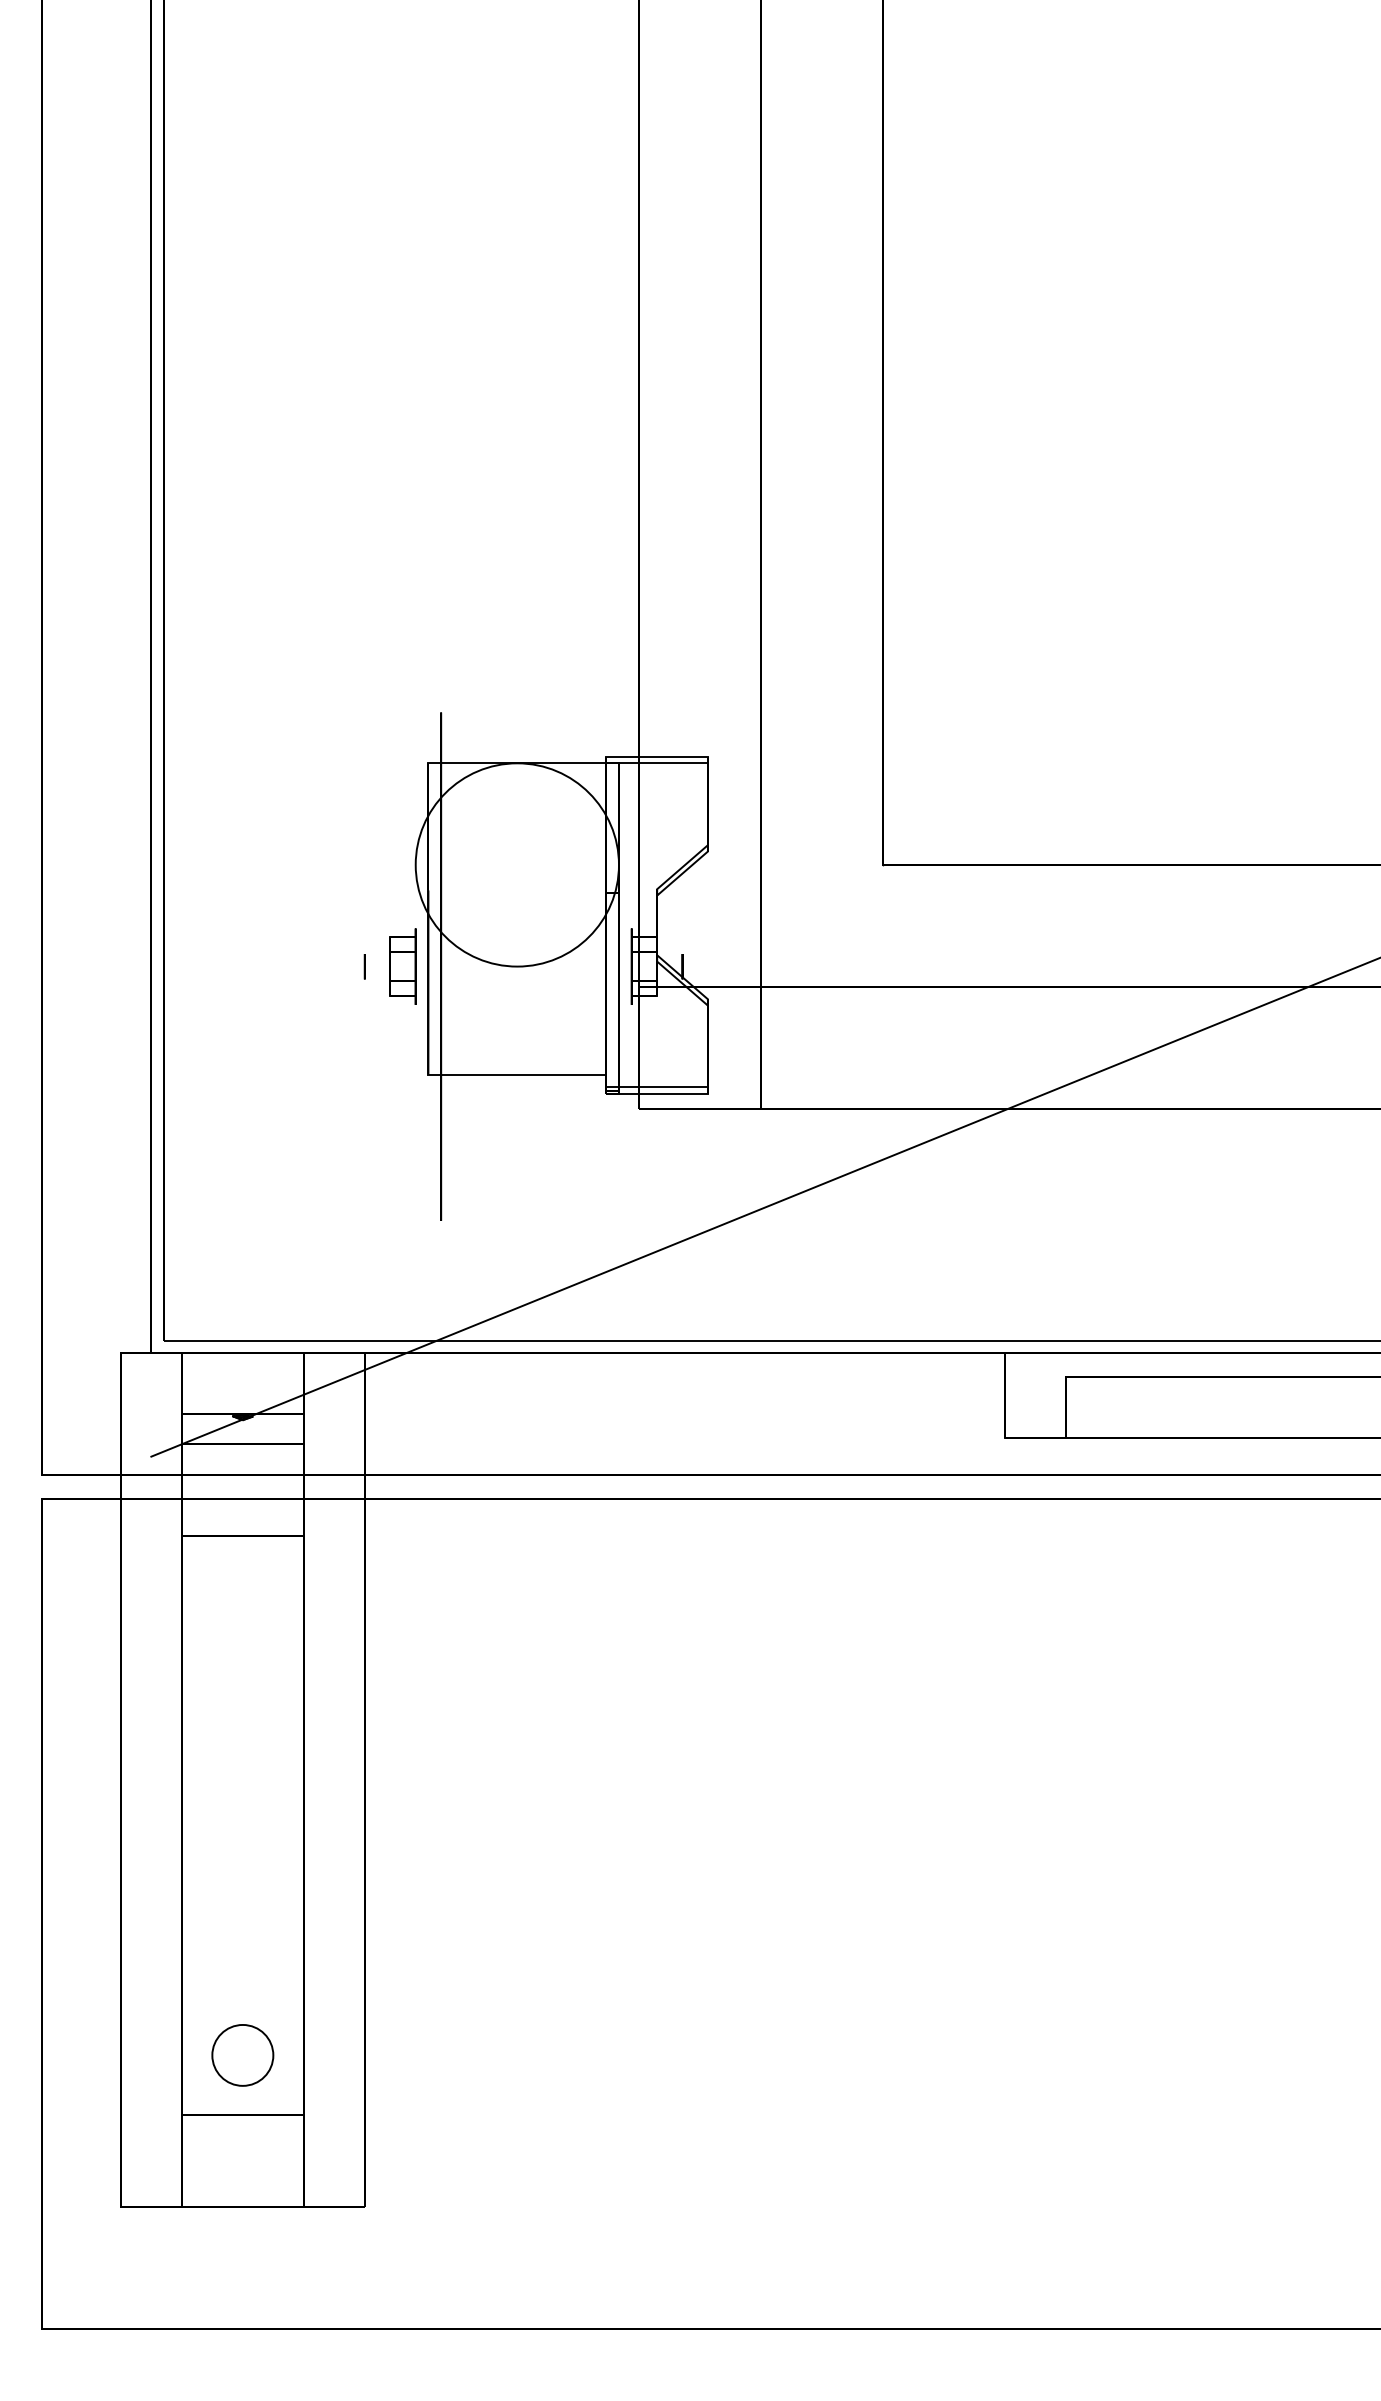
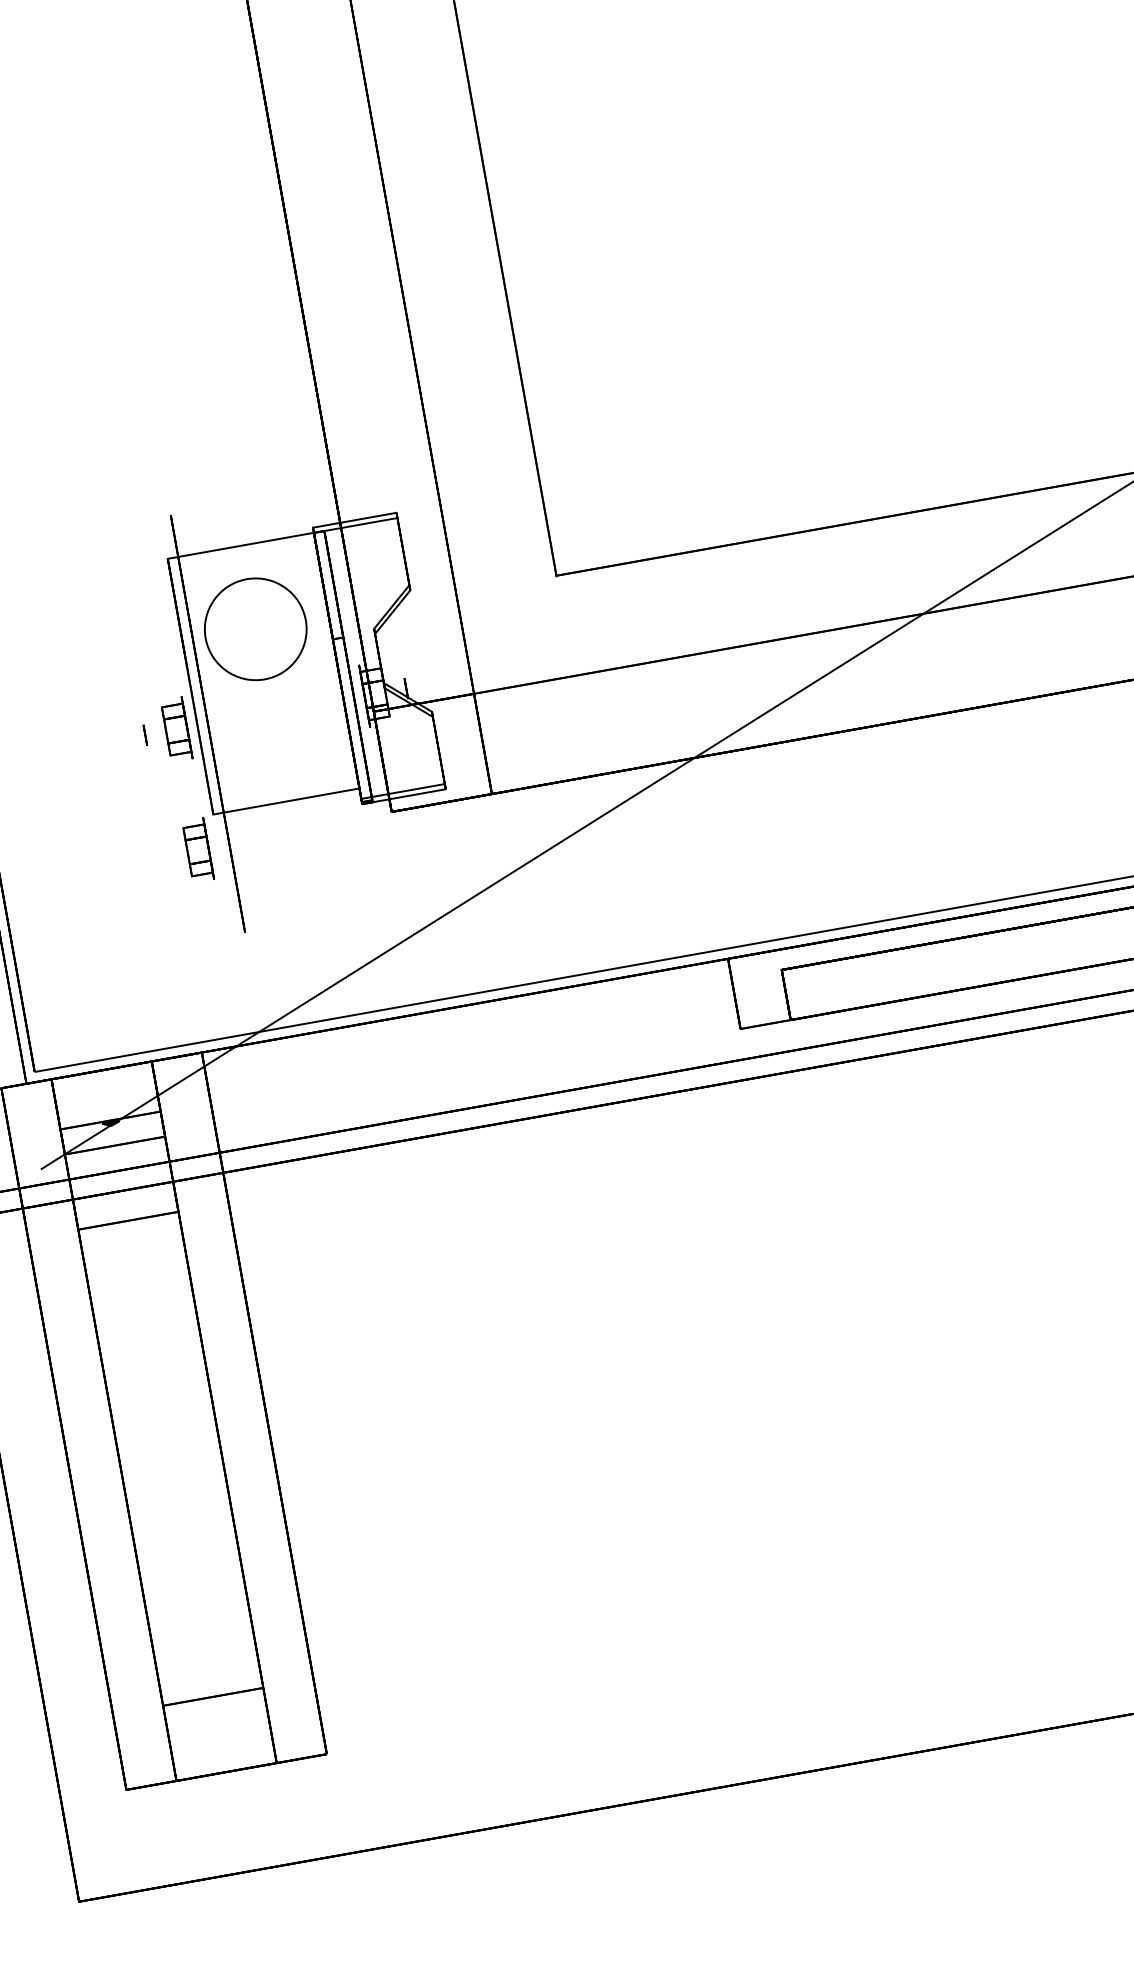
circle: (516, 864) -> (254, 629), size x0.6
part: (402, 1113) -> (197, 850), added
circle: (242, 2055) -> (204, 1647), removed

